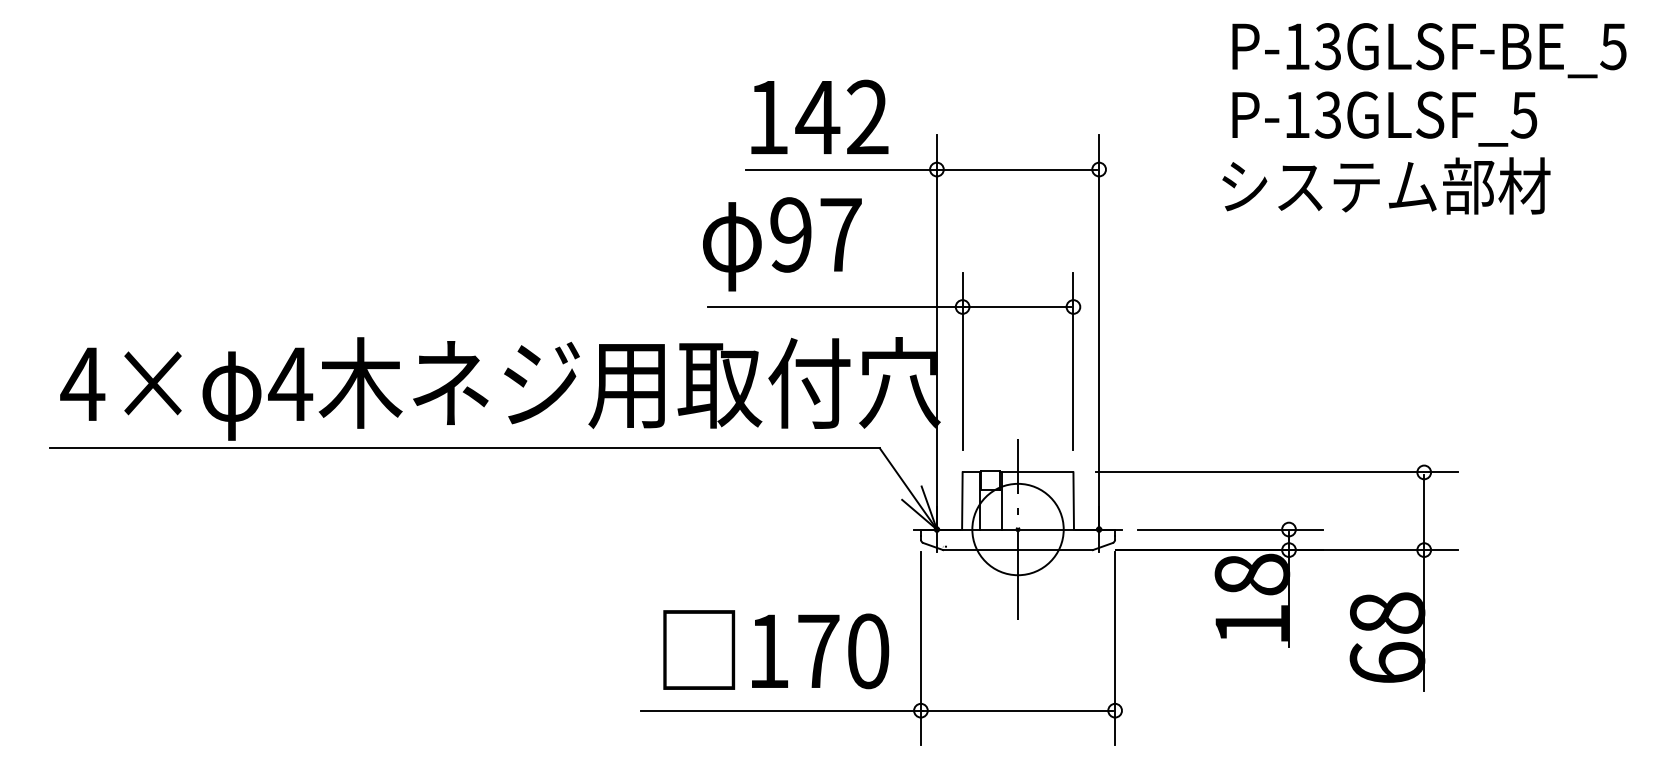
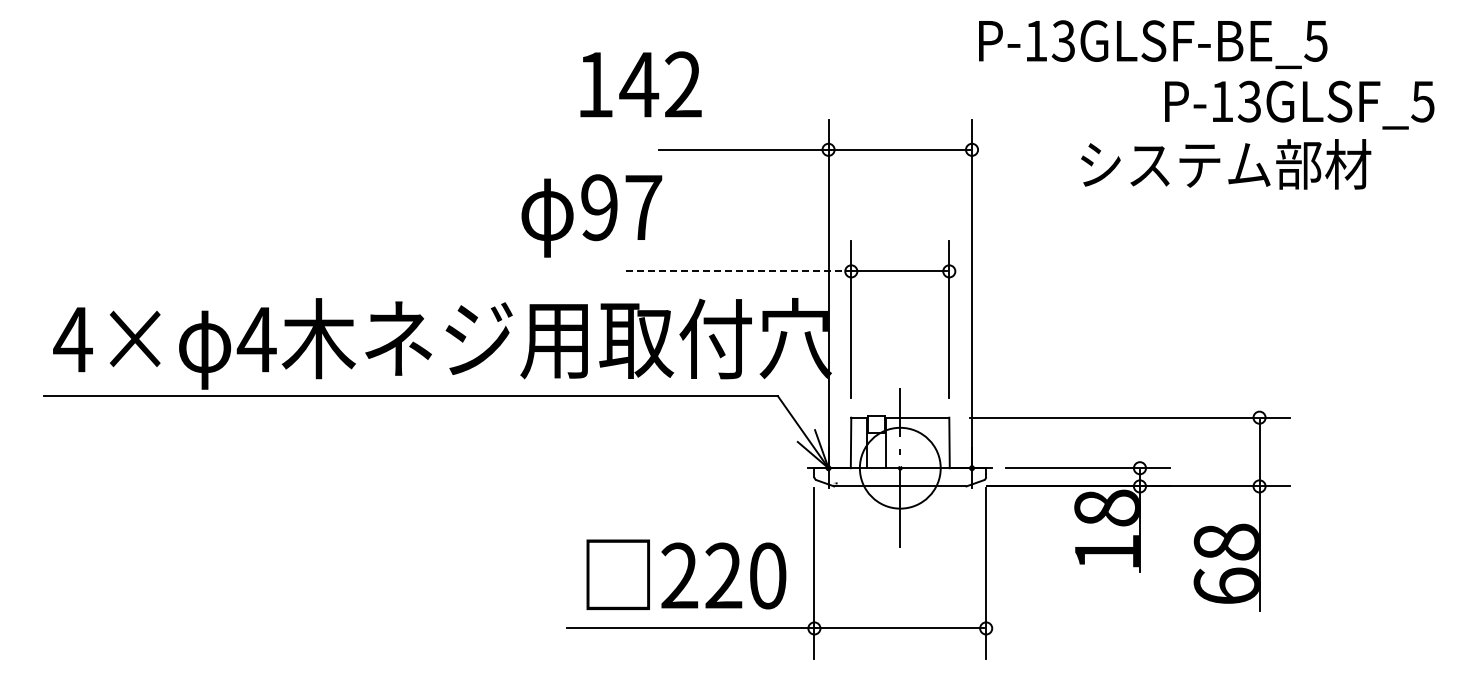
text: (1429, 50) -> (1153, 44), moved
text: (819, 117) -> (640, 84), moved
text: (1384, 118) -> (1299, 104), moved
text: (781, 243) -> (591, 215), moved
line: (836, 307) -> (739, 271), solid -> dashed
text: (793, 650) -> (701, 575), 170 -> 220

